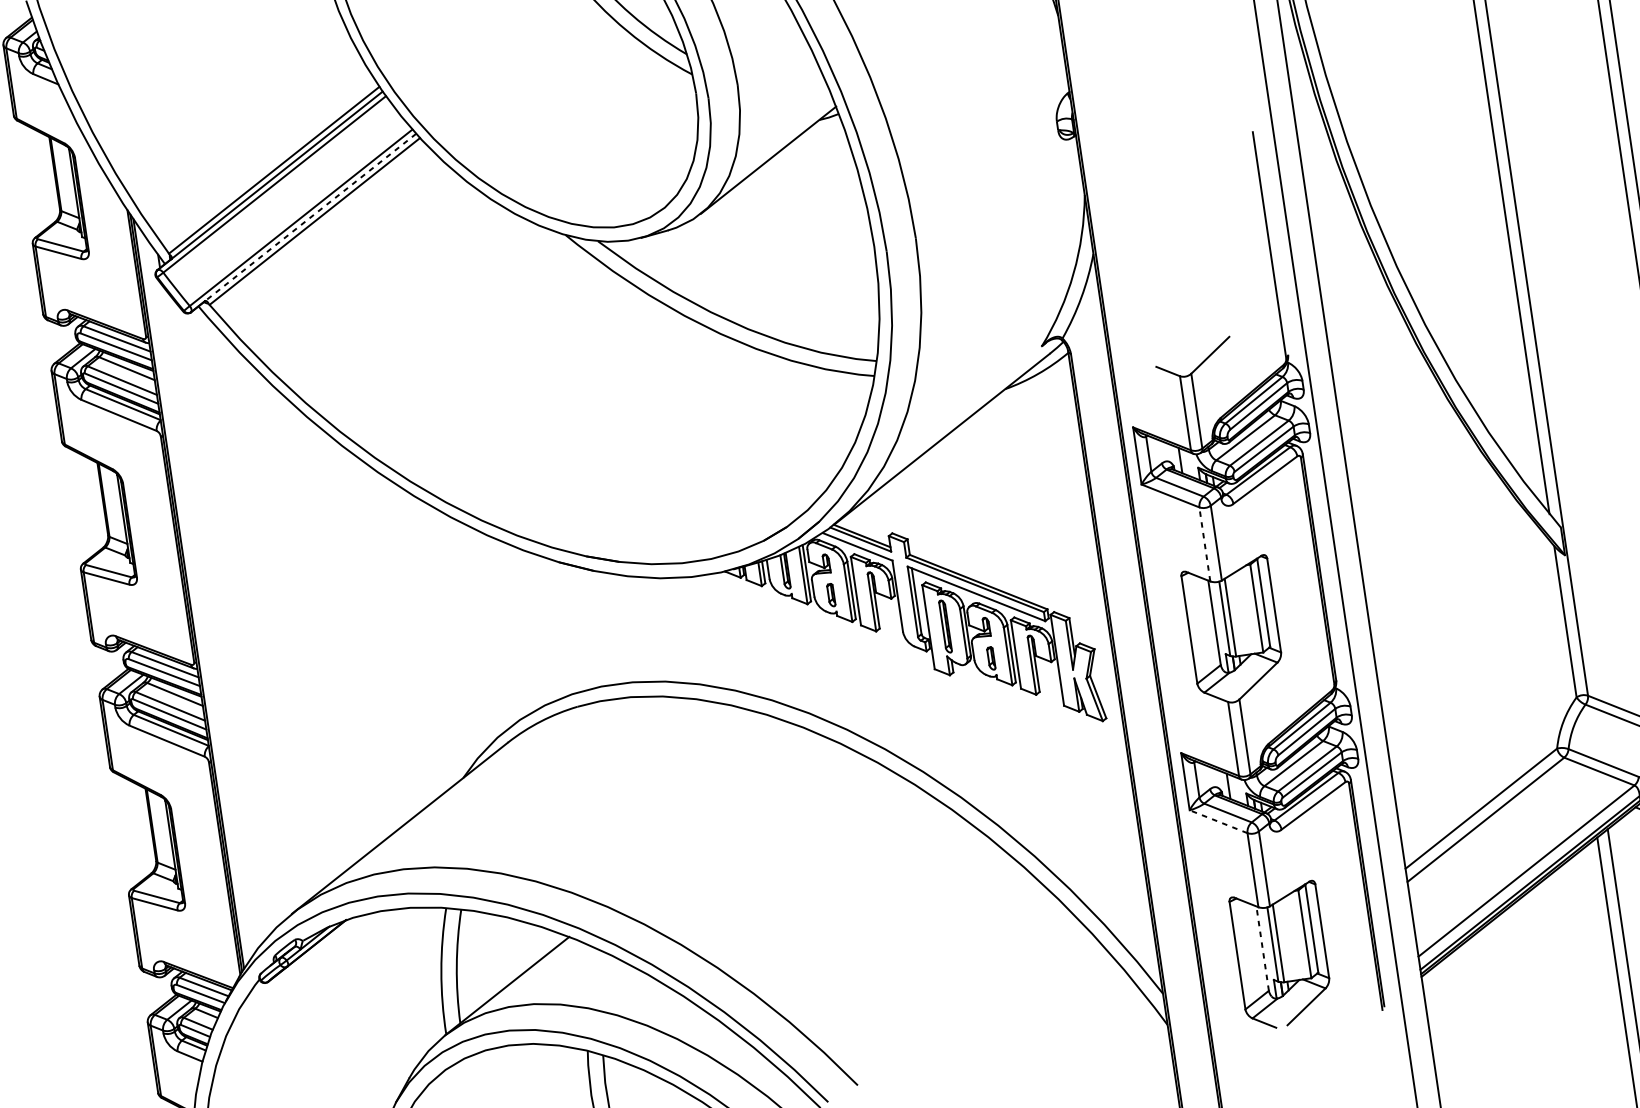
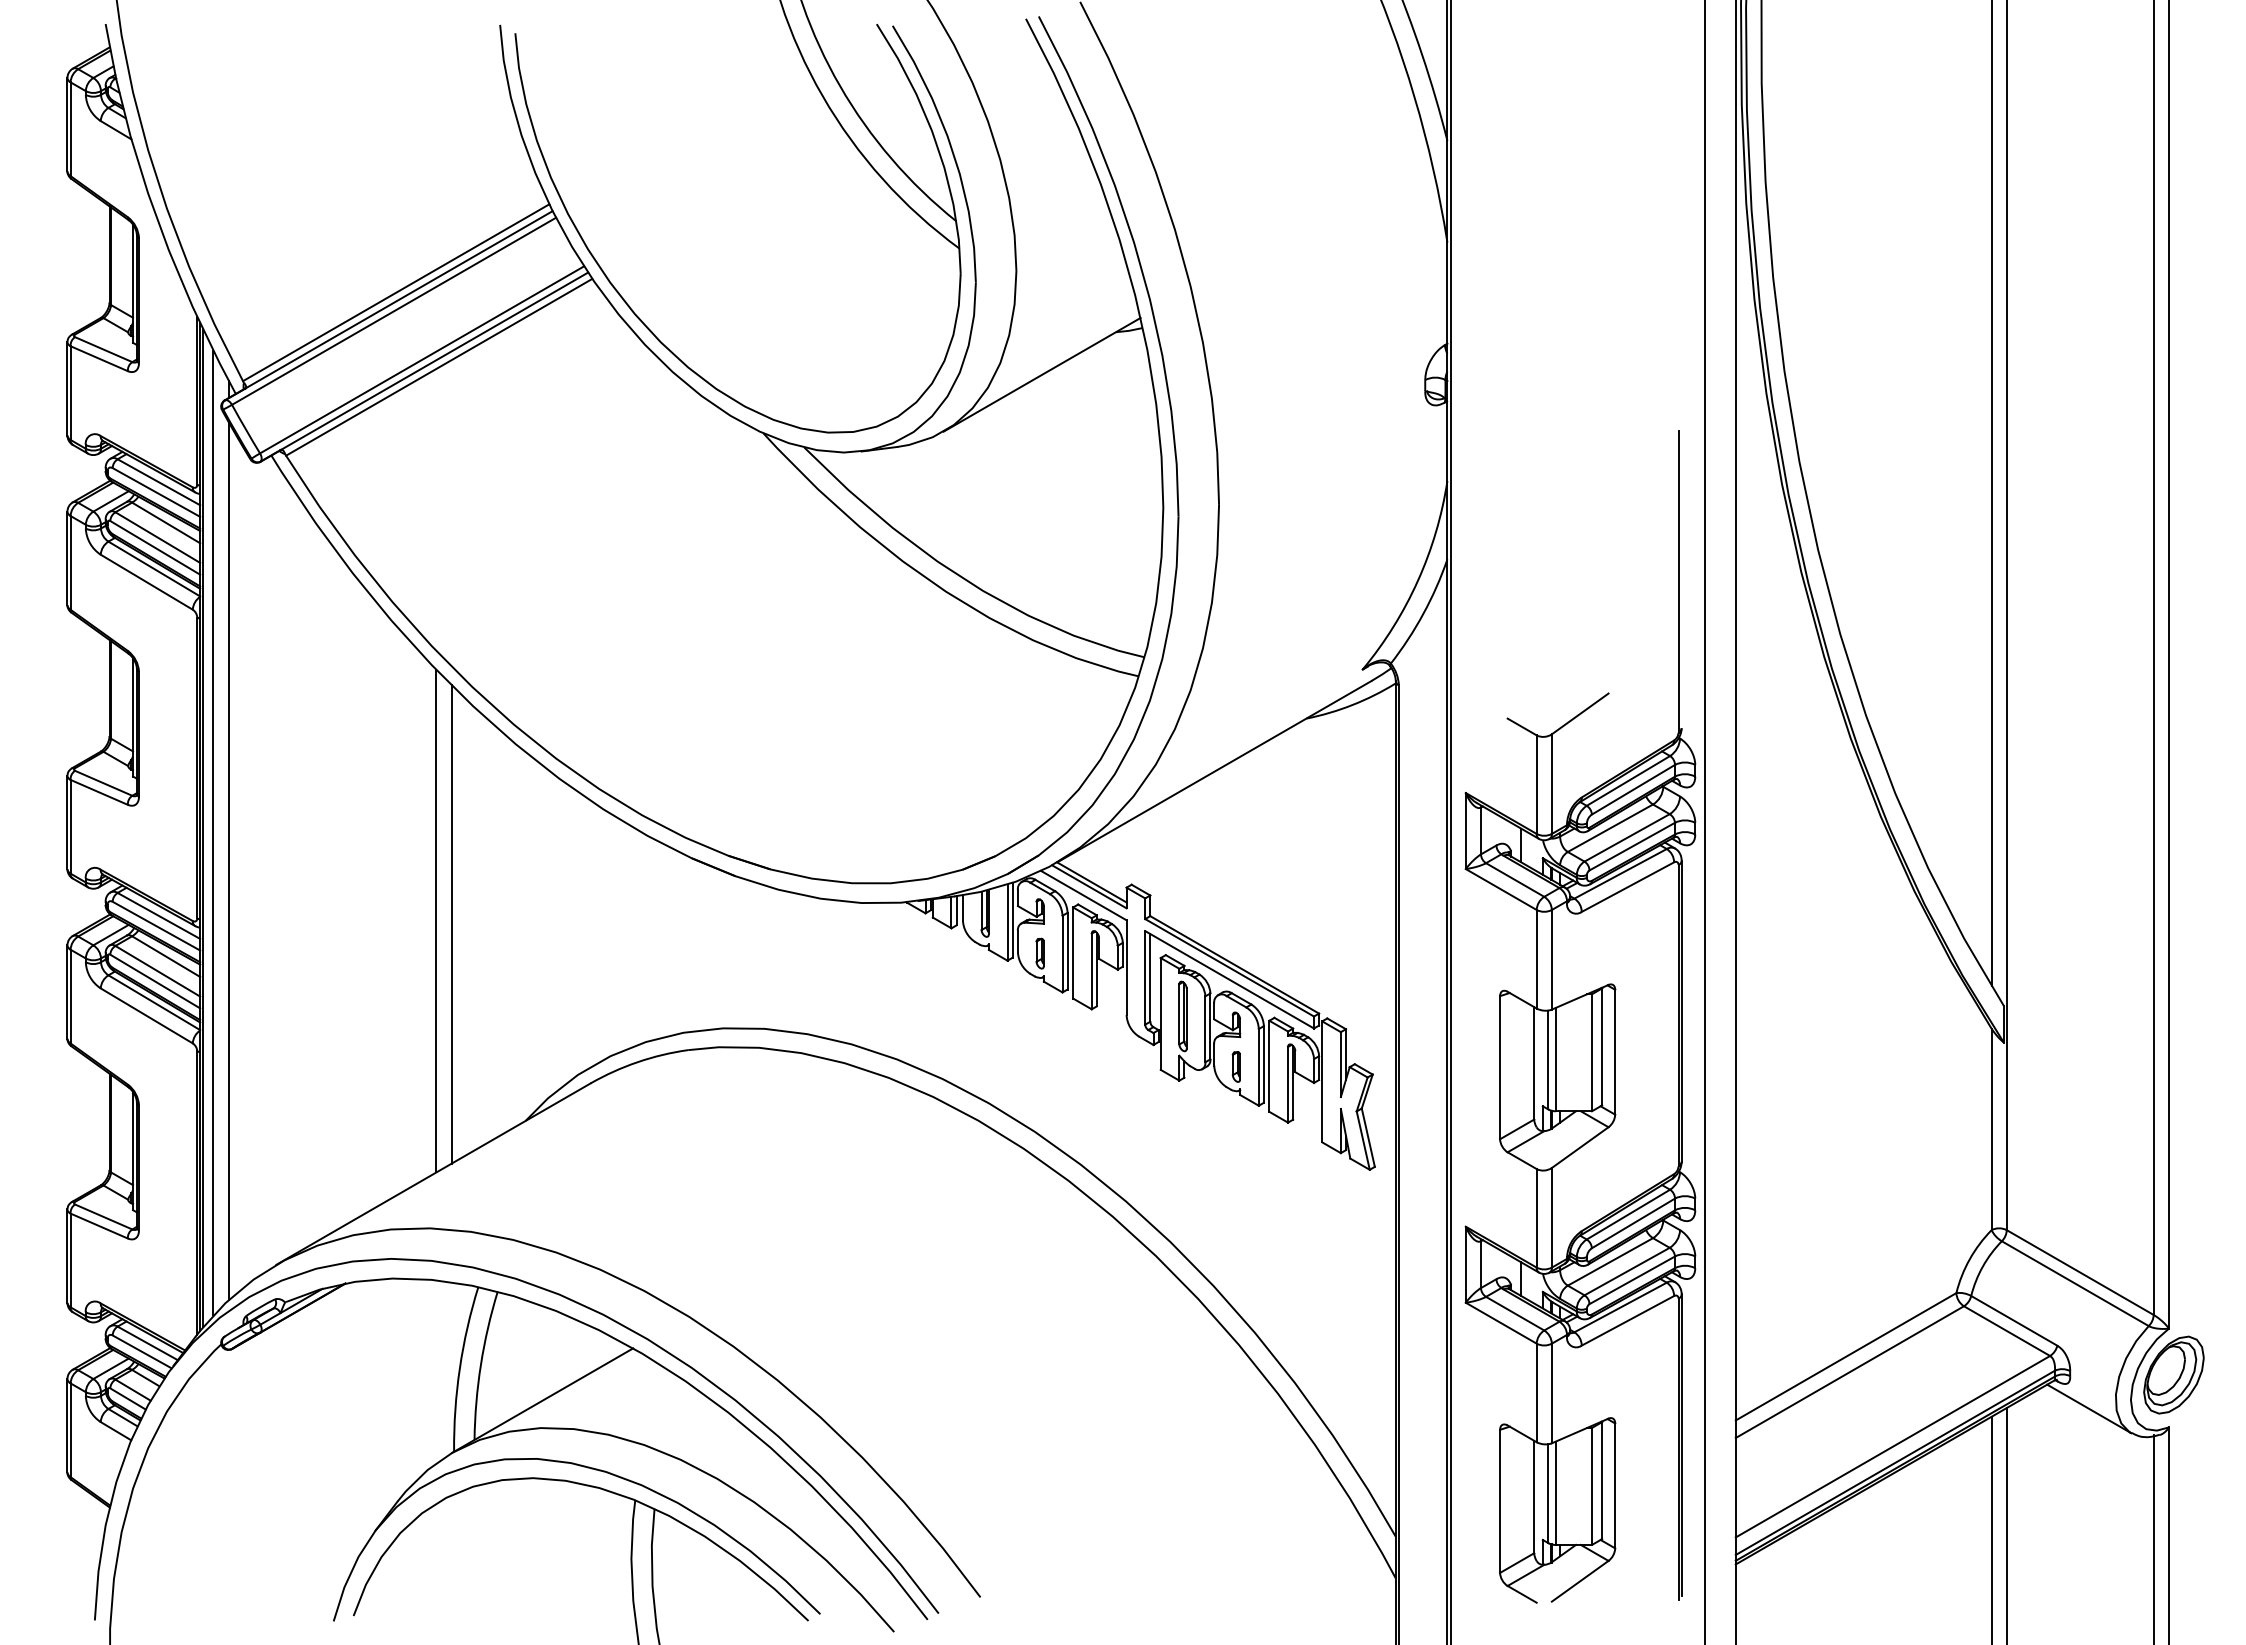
line: (310, 217) -> (434, 361), dashed -> solid
line: (1204, 543) -> (1536, 958), dashed -> solid
line: (196, 595) -> (213, 832), added
line: (211, 615) -> (228, 860), added
line: (374, 637) -> (436, 920), added
line: (385, 638) -> (451, 924), added
line: (1218, 821) -> (1501, 1323), dashed -> solid
line: (1262, 948) -> (1534, 1496), dashed -> solid

